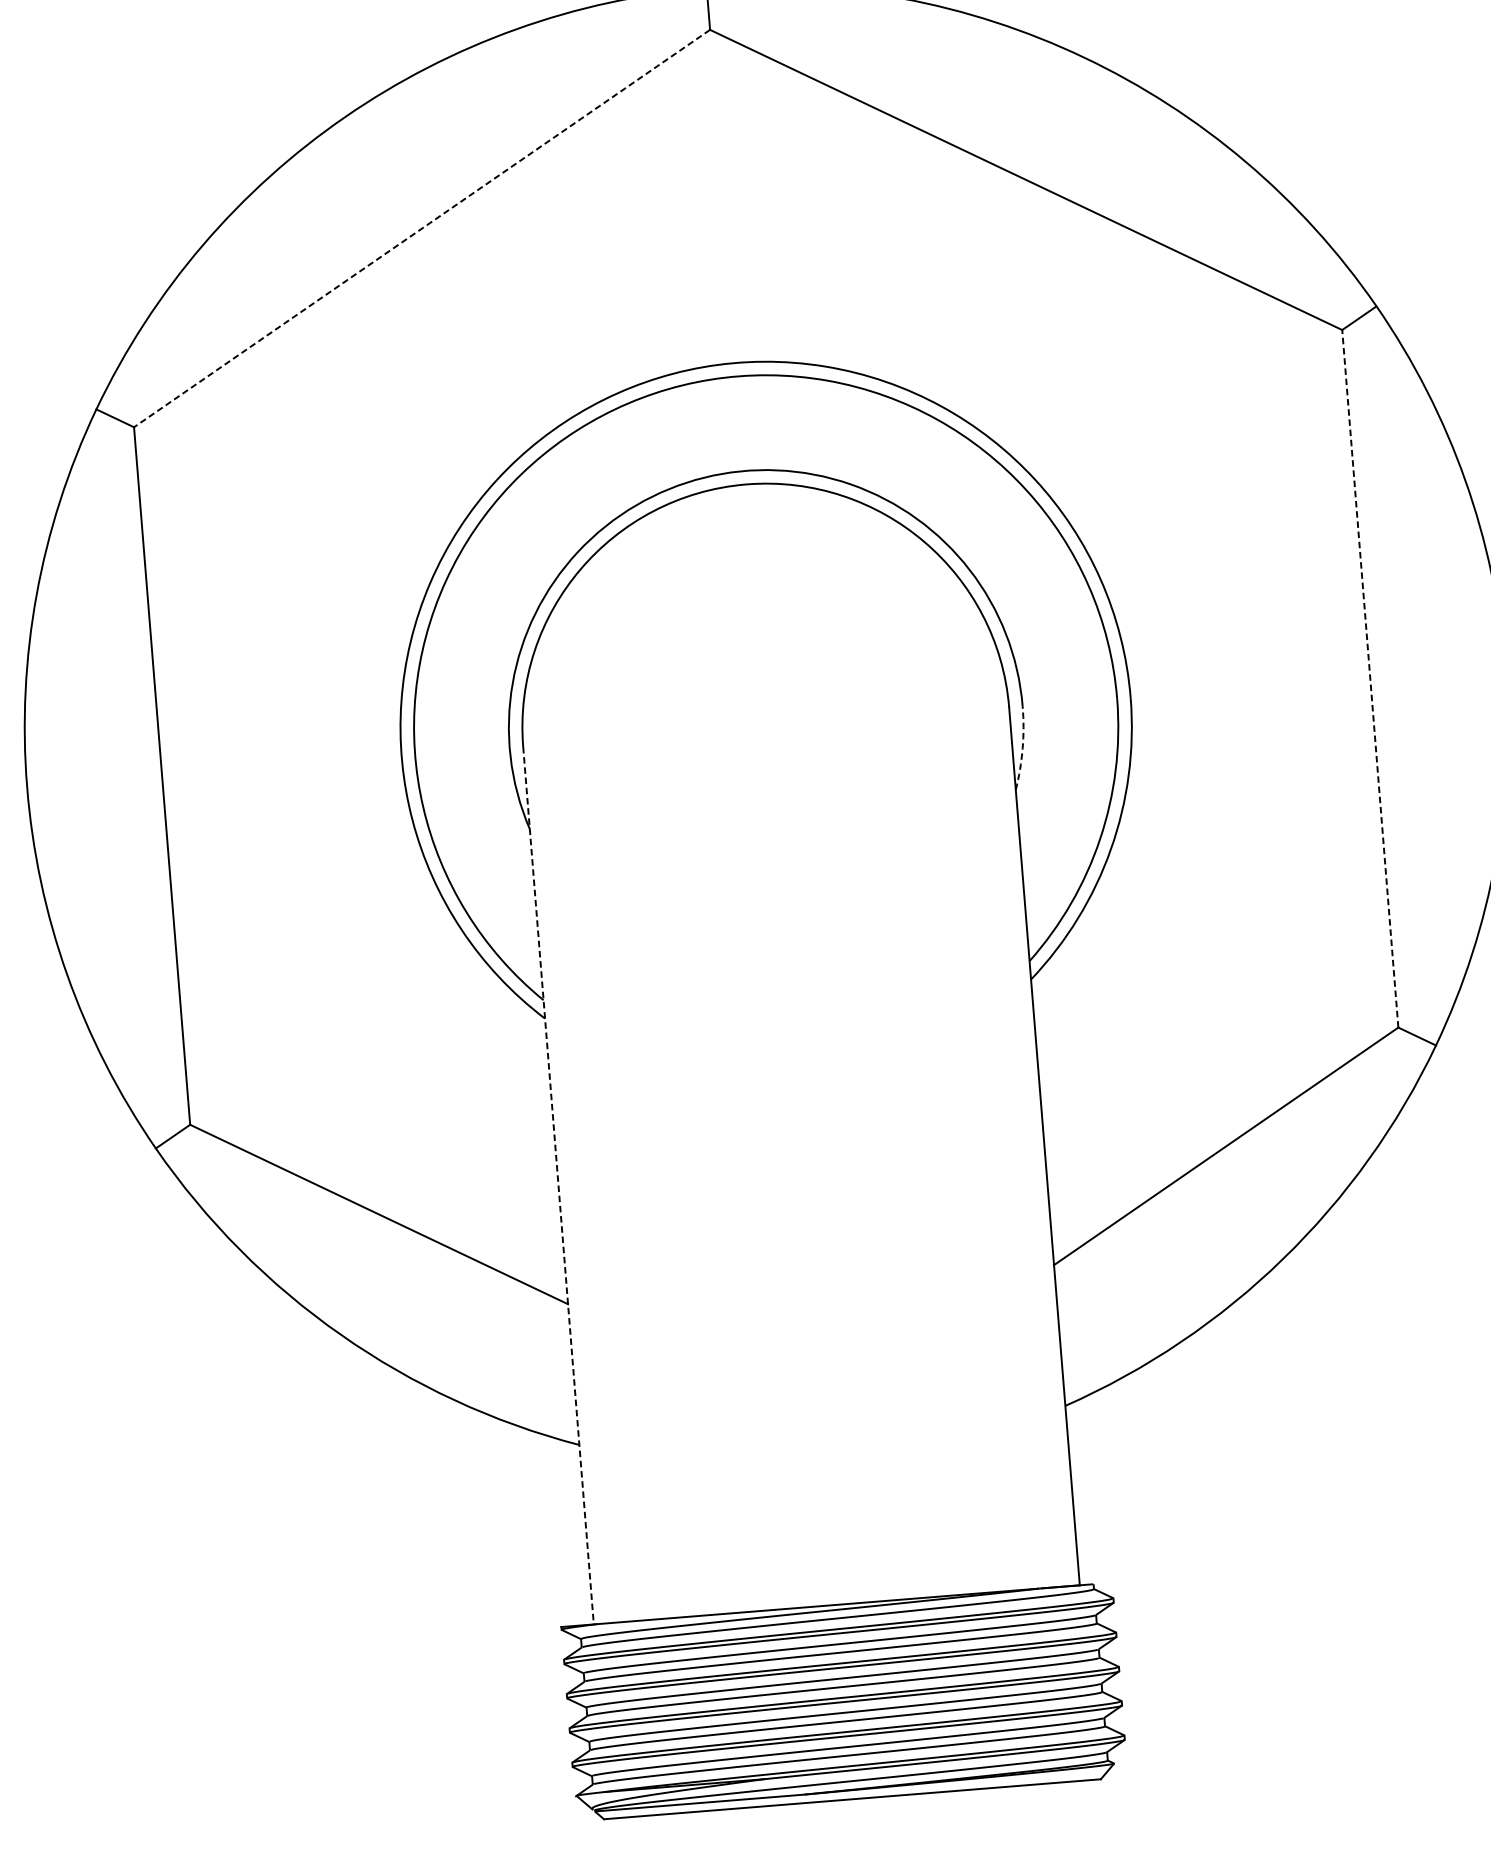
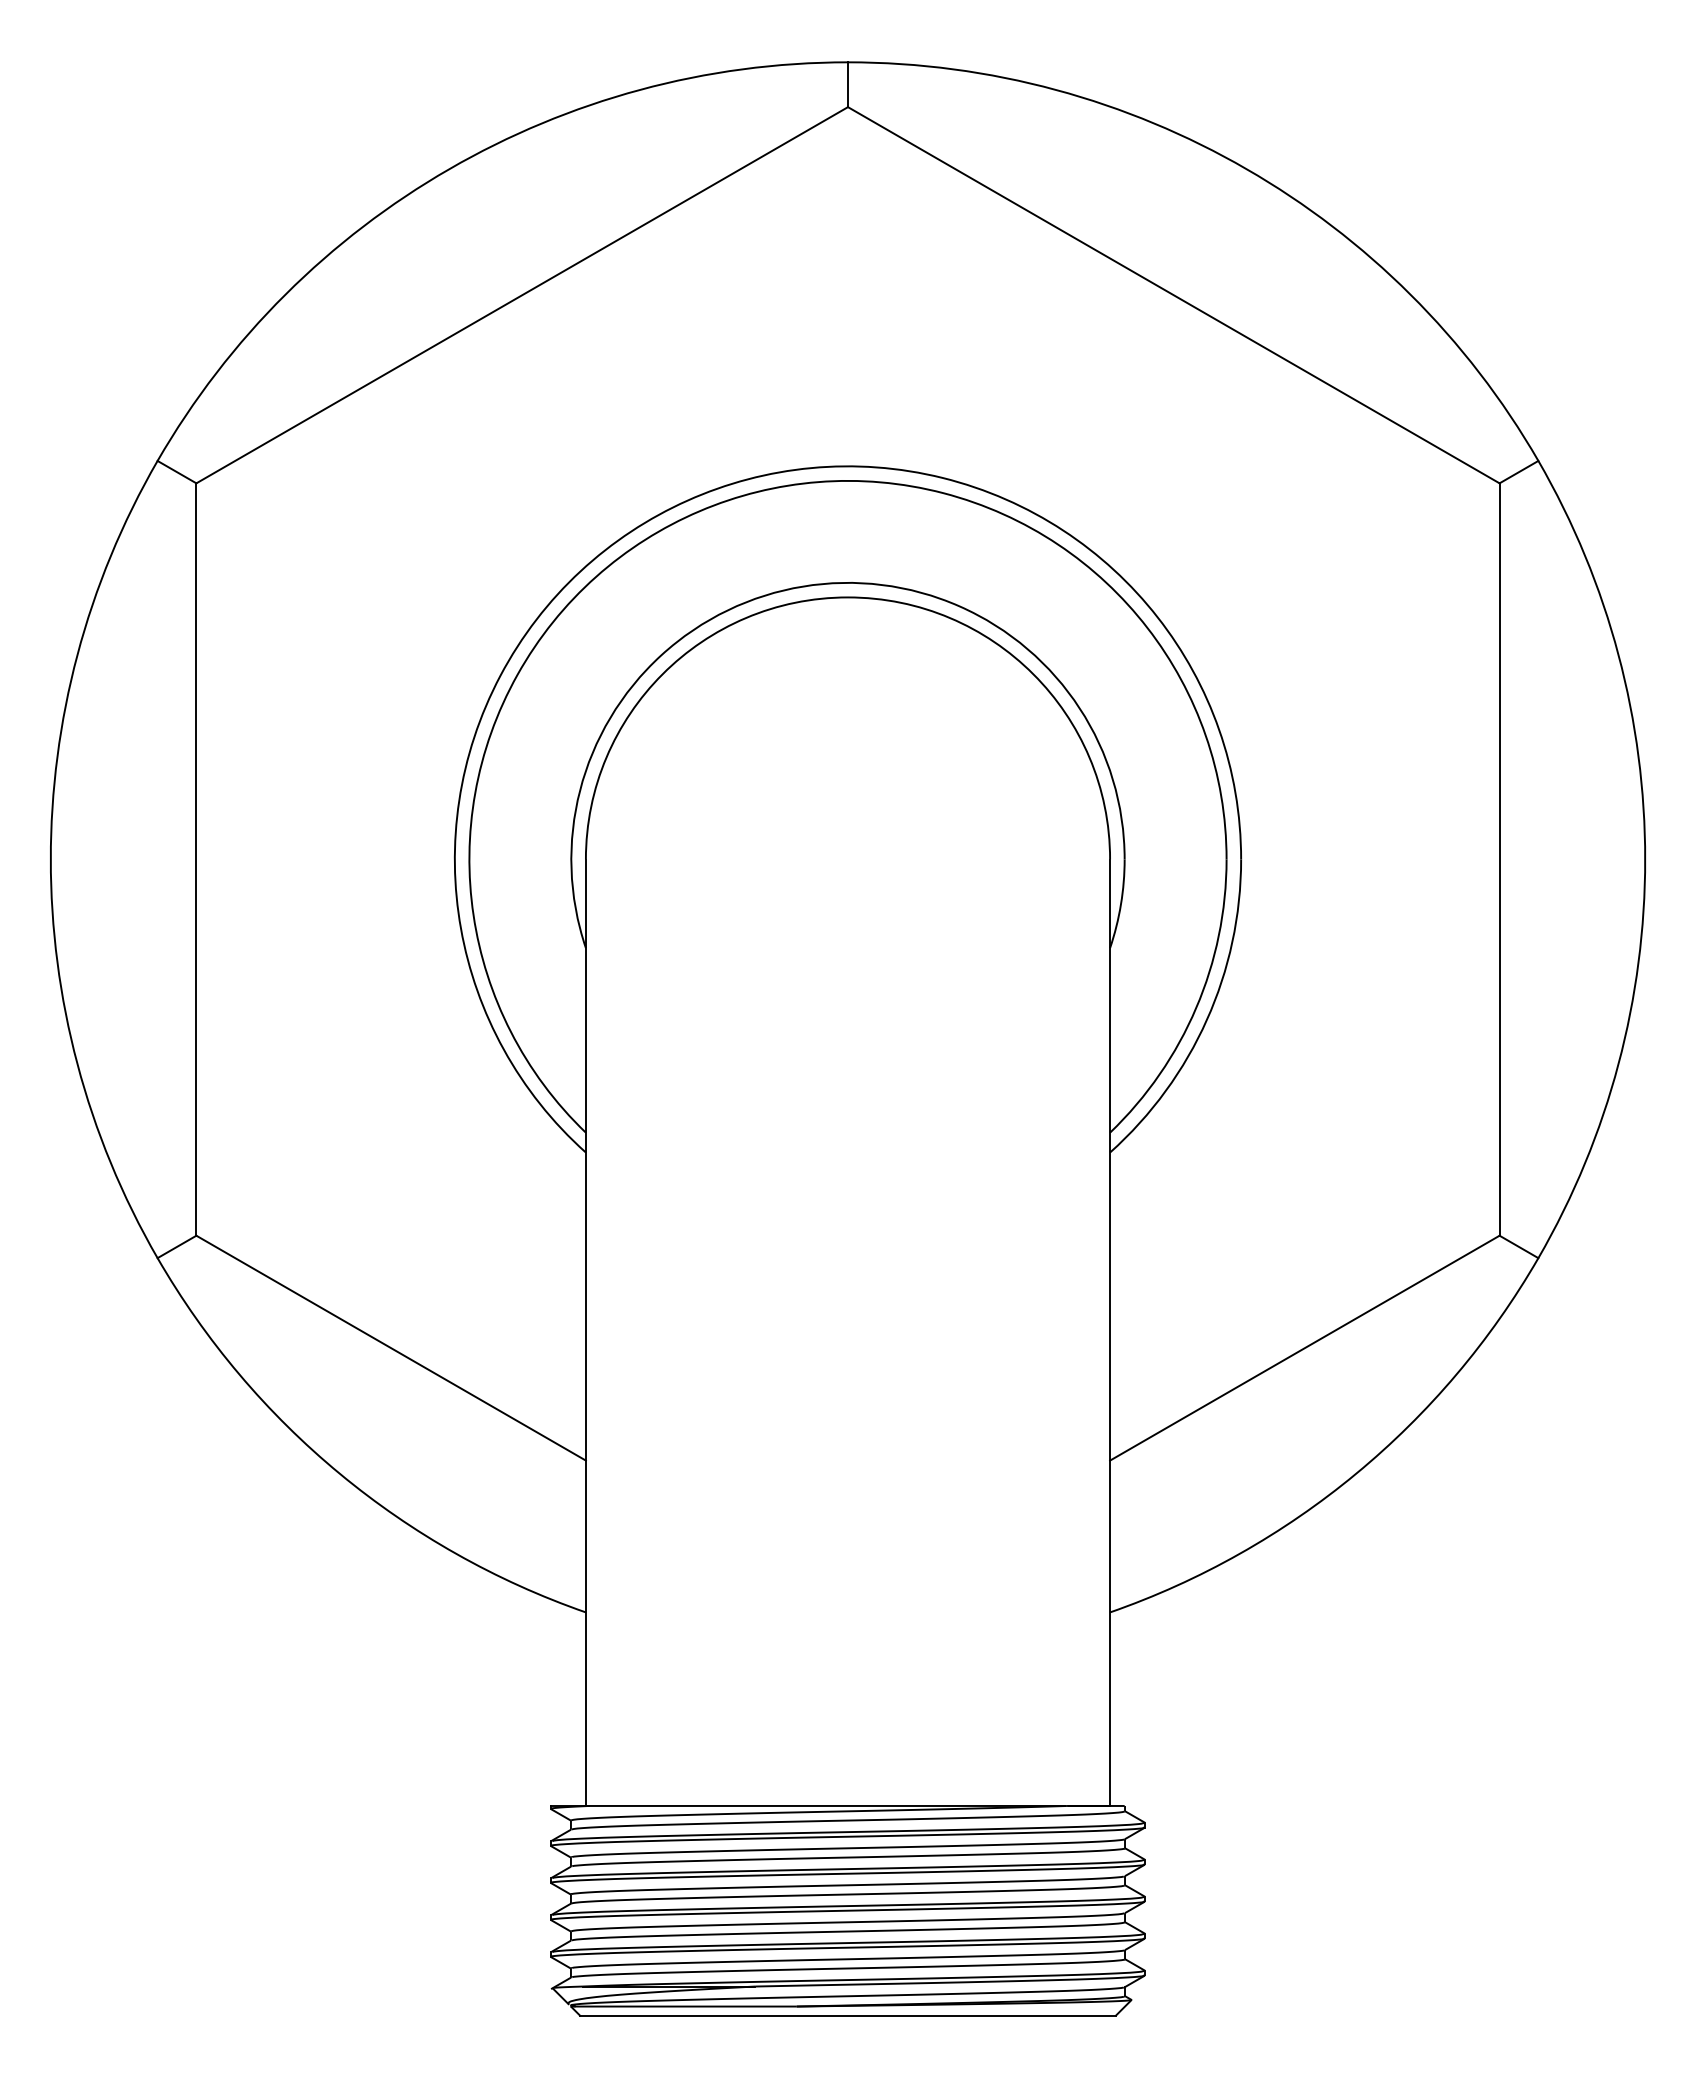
line: (421, 228) -> (521, 295), dashed -> solid
line: (1370, 678) -> (1499, 859), dashed -> solid
arc: (1022, 748) -> (1120, 904), dashed -> solid
line: (558, 1186) -> (585, 1333), dashed -> solid

